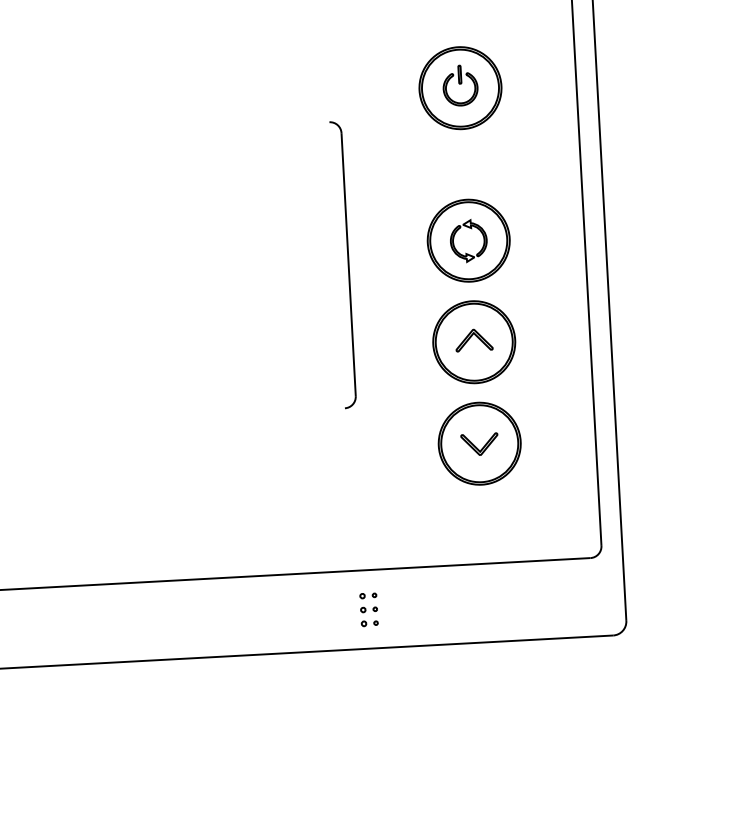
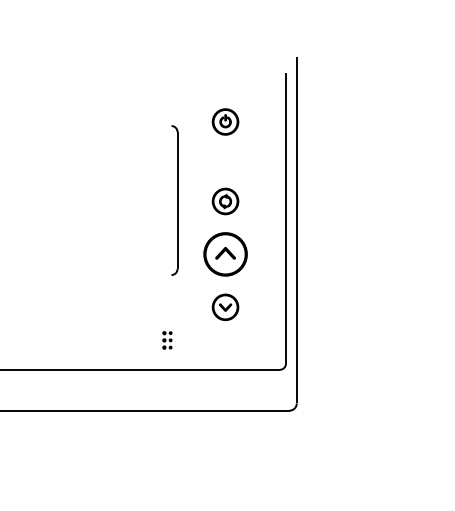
part: (460, 87) -> (225, 121), size x0.6
part: (468, 240) -> (225, 201), size x0.6
part: (342, 264) -> (174, 200), moved
part: (479, 444) -> (225, 307), size x0.6
part: (369, 609) -> (167, 340), moved

